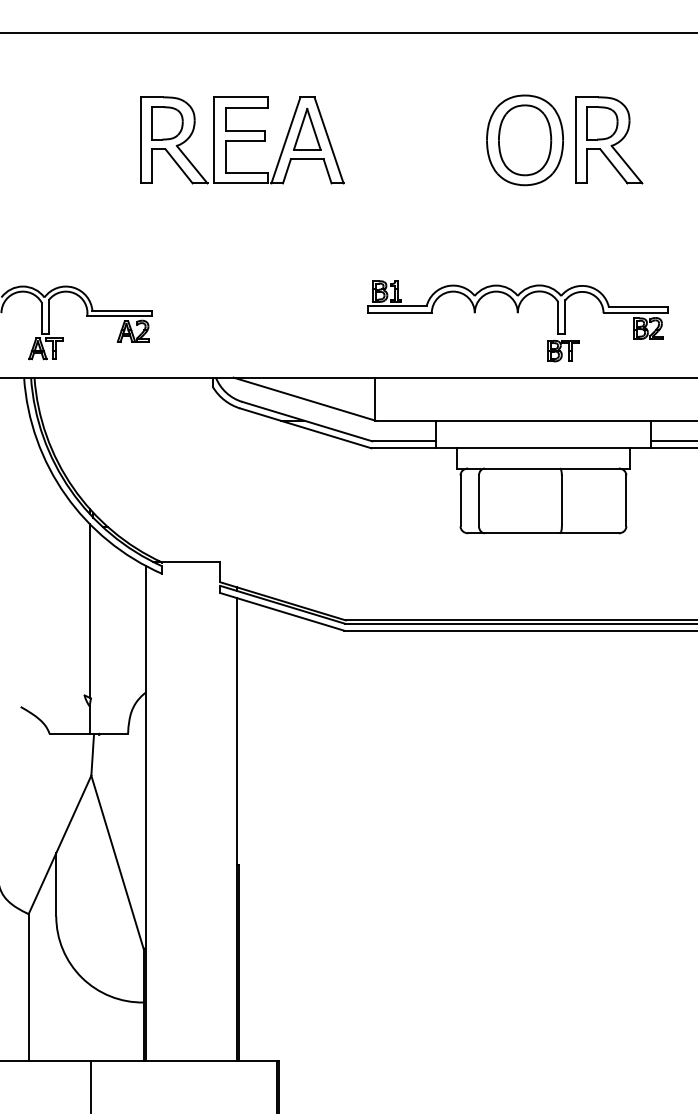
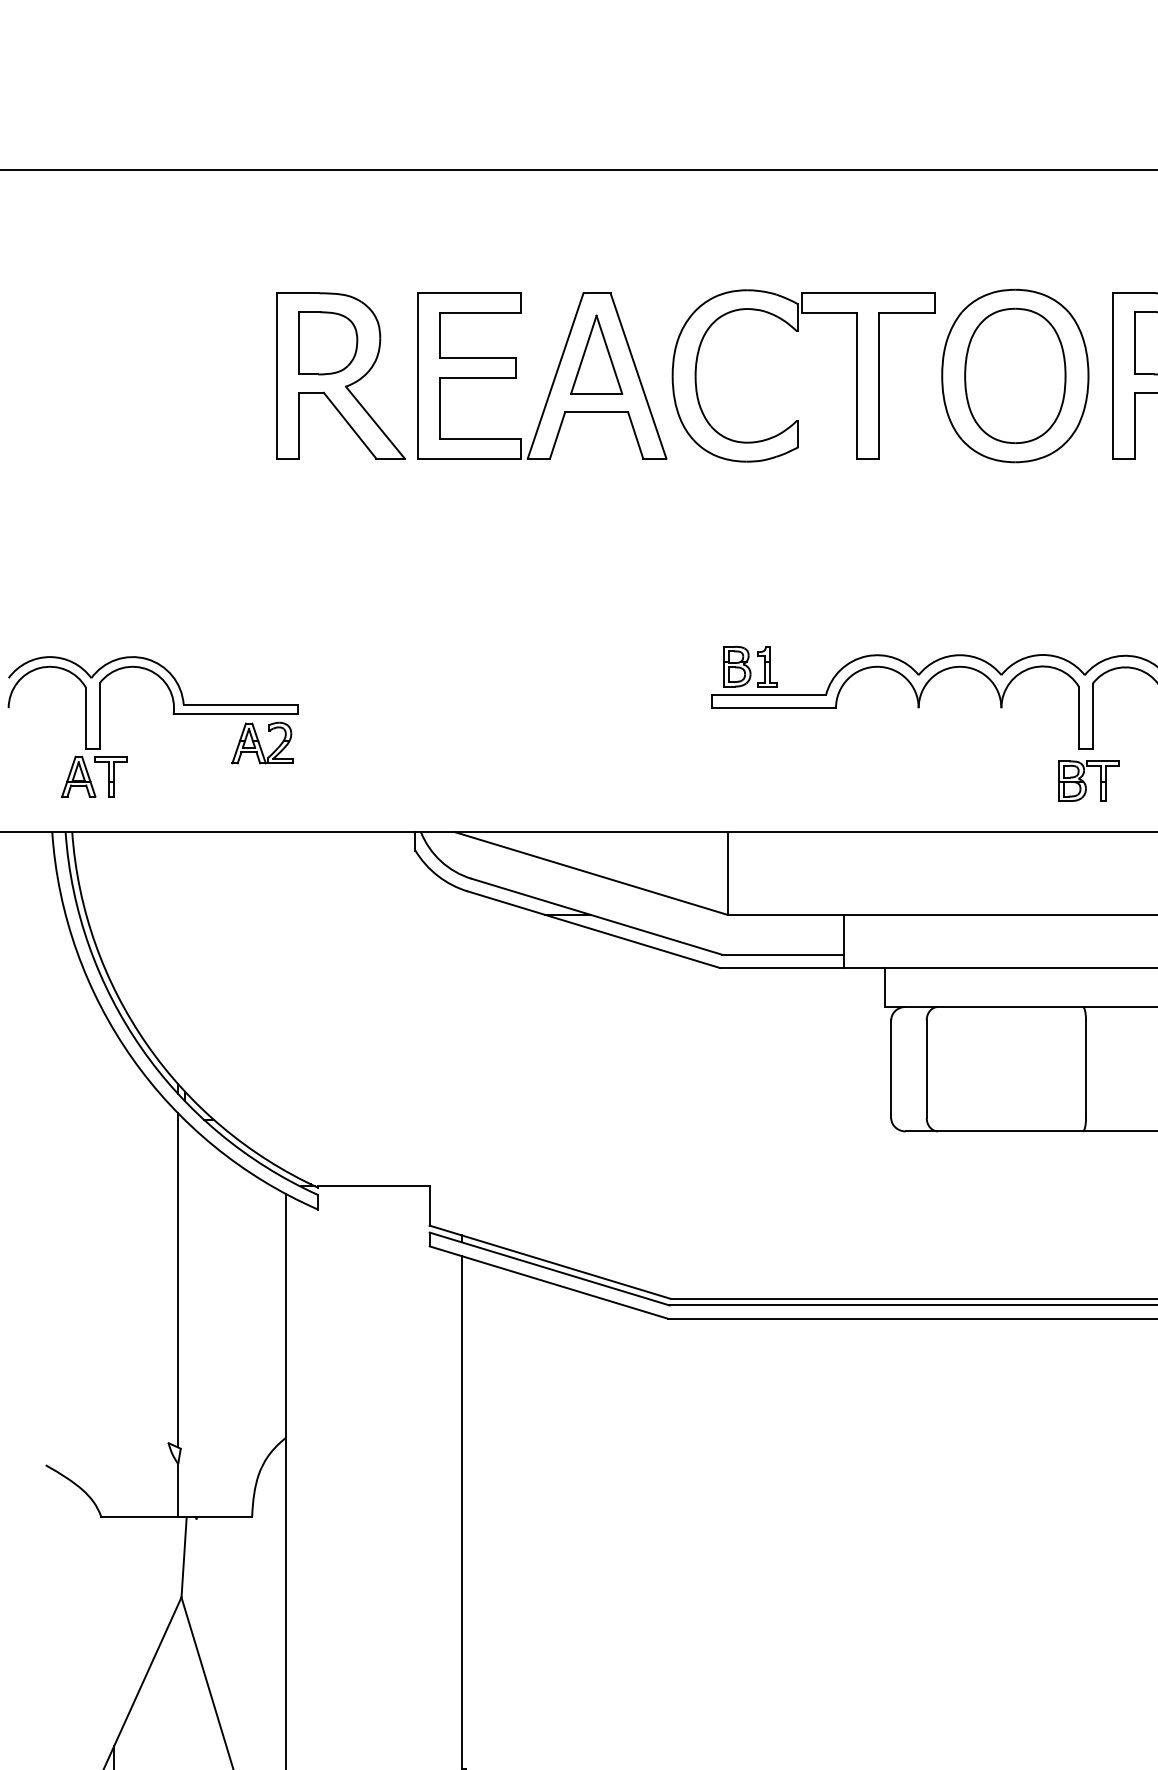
part: (412, 117) -> (798, 332), added

